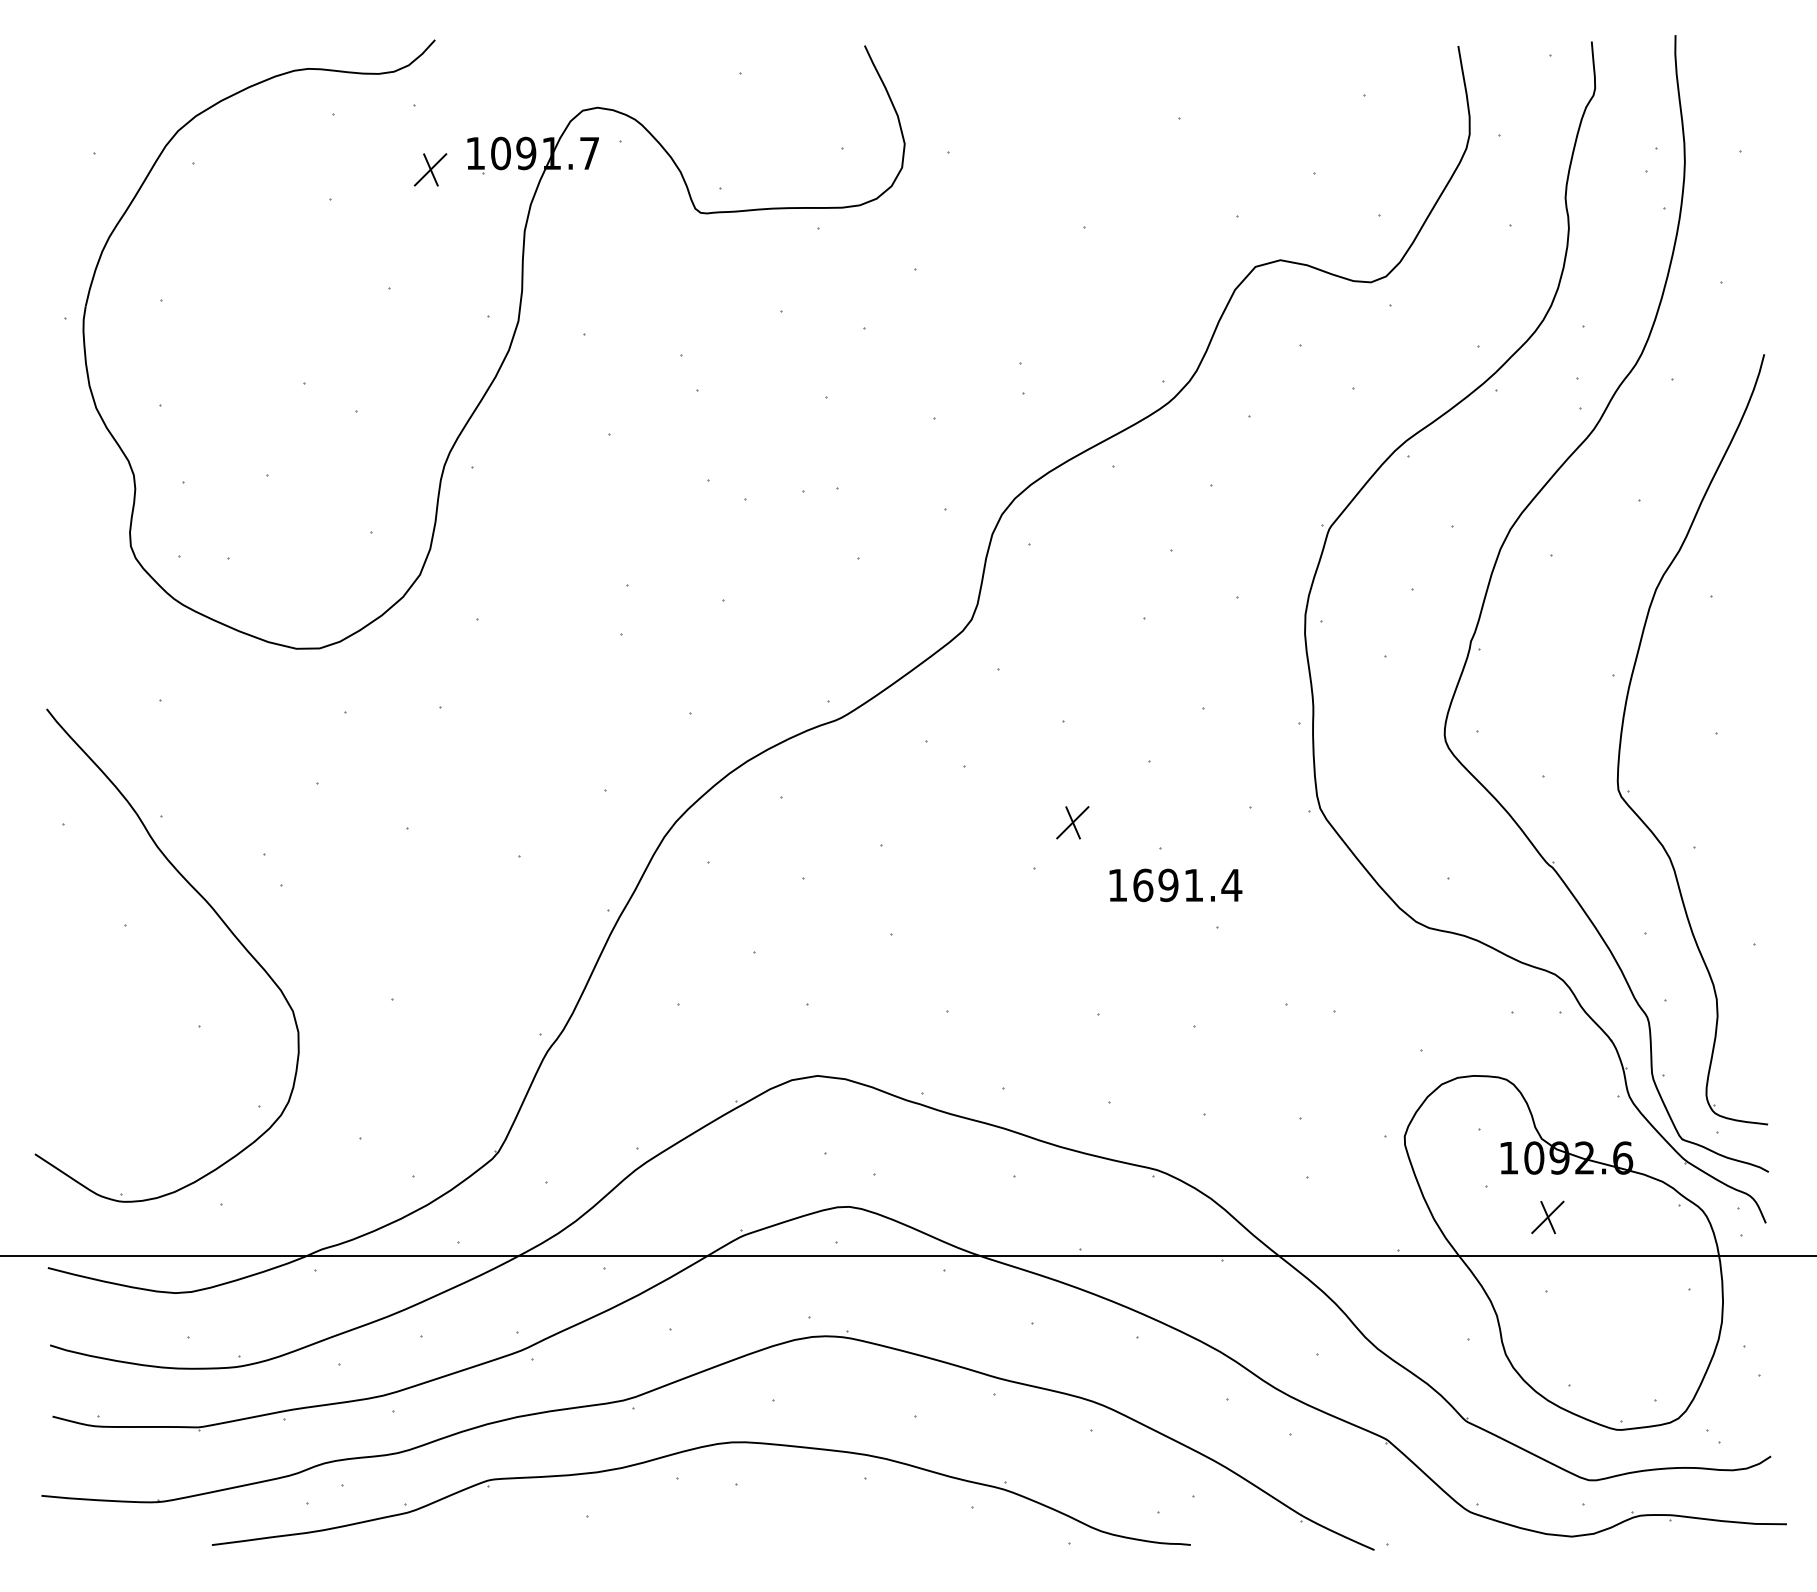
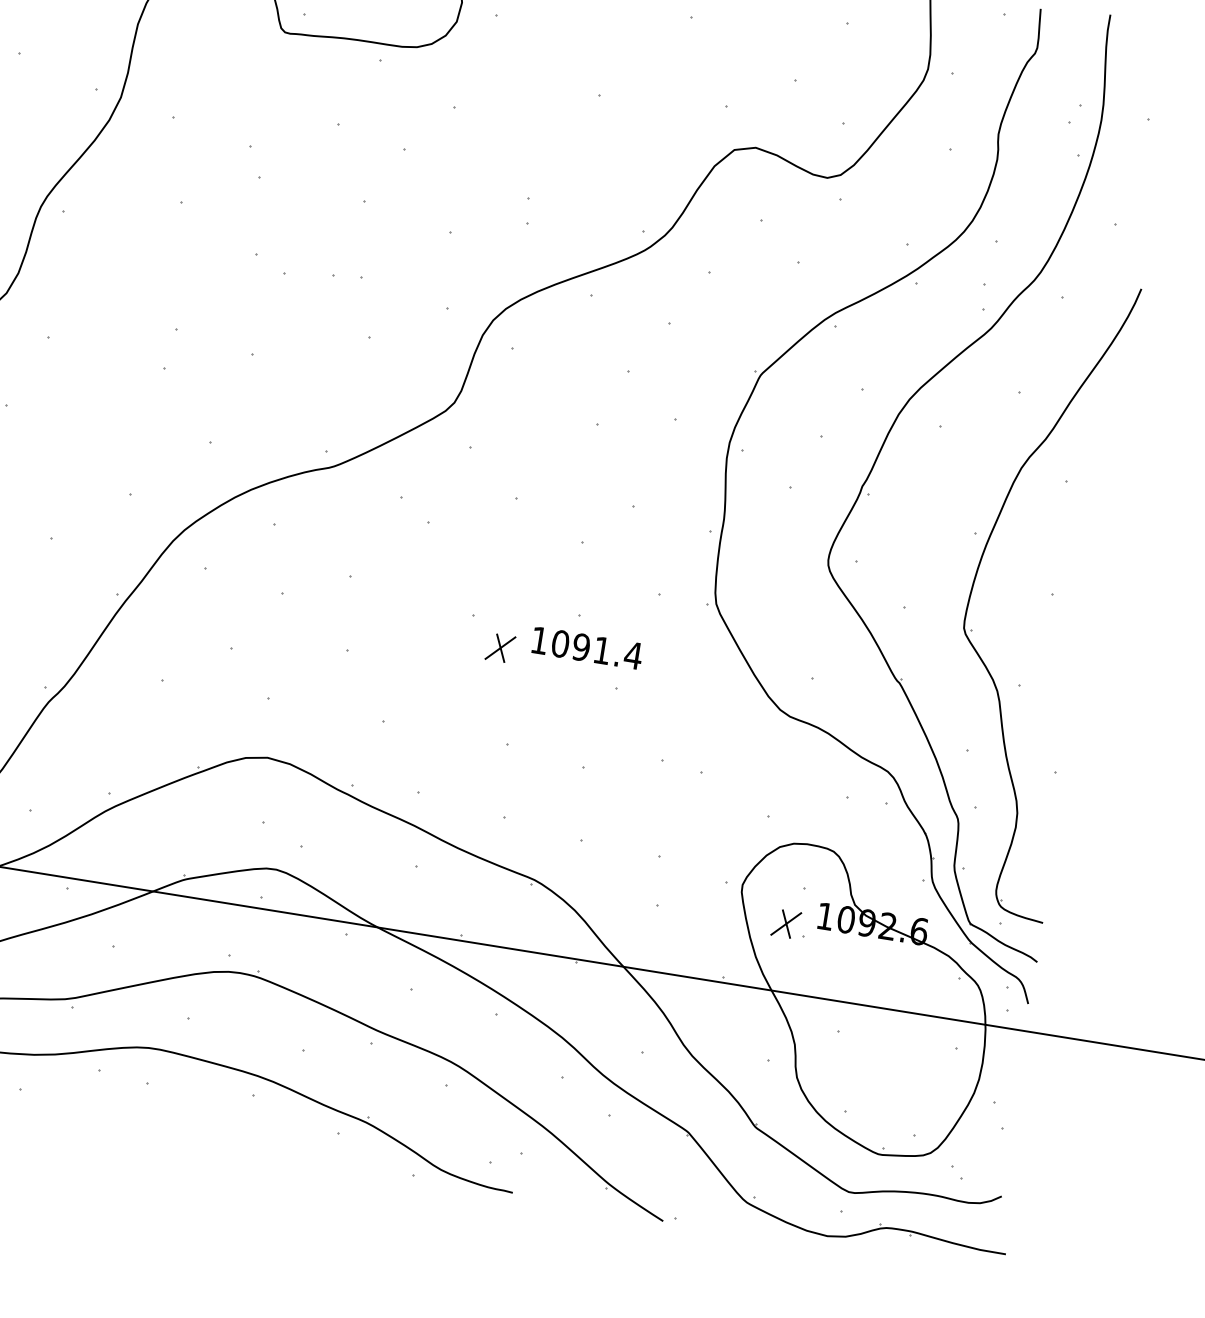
part: (1072, 822) -> (500, 647), moved
text: (1143, 884) -> (560, 643), 1691.4 -> 1091.4
part: (1547, 1217) -> (785, 923), moved

